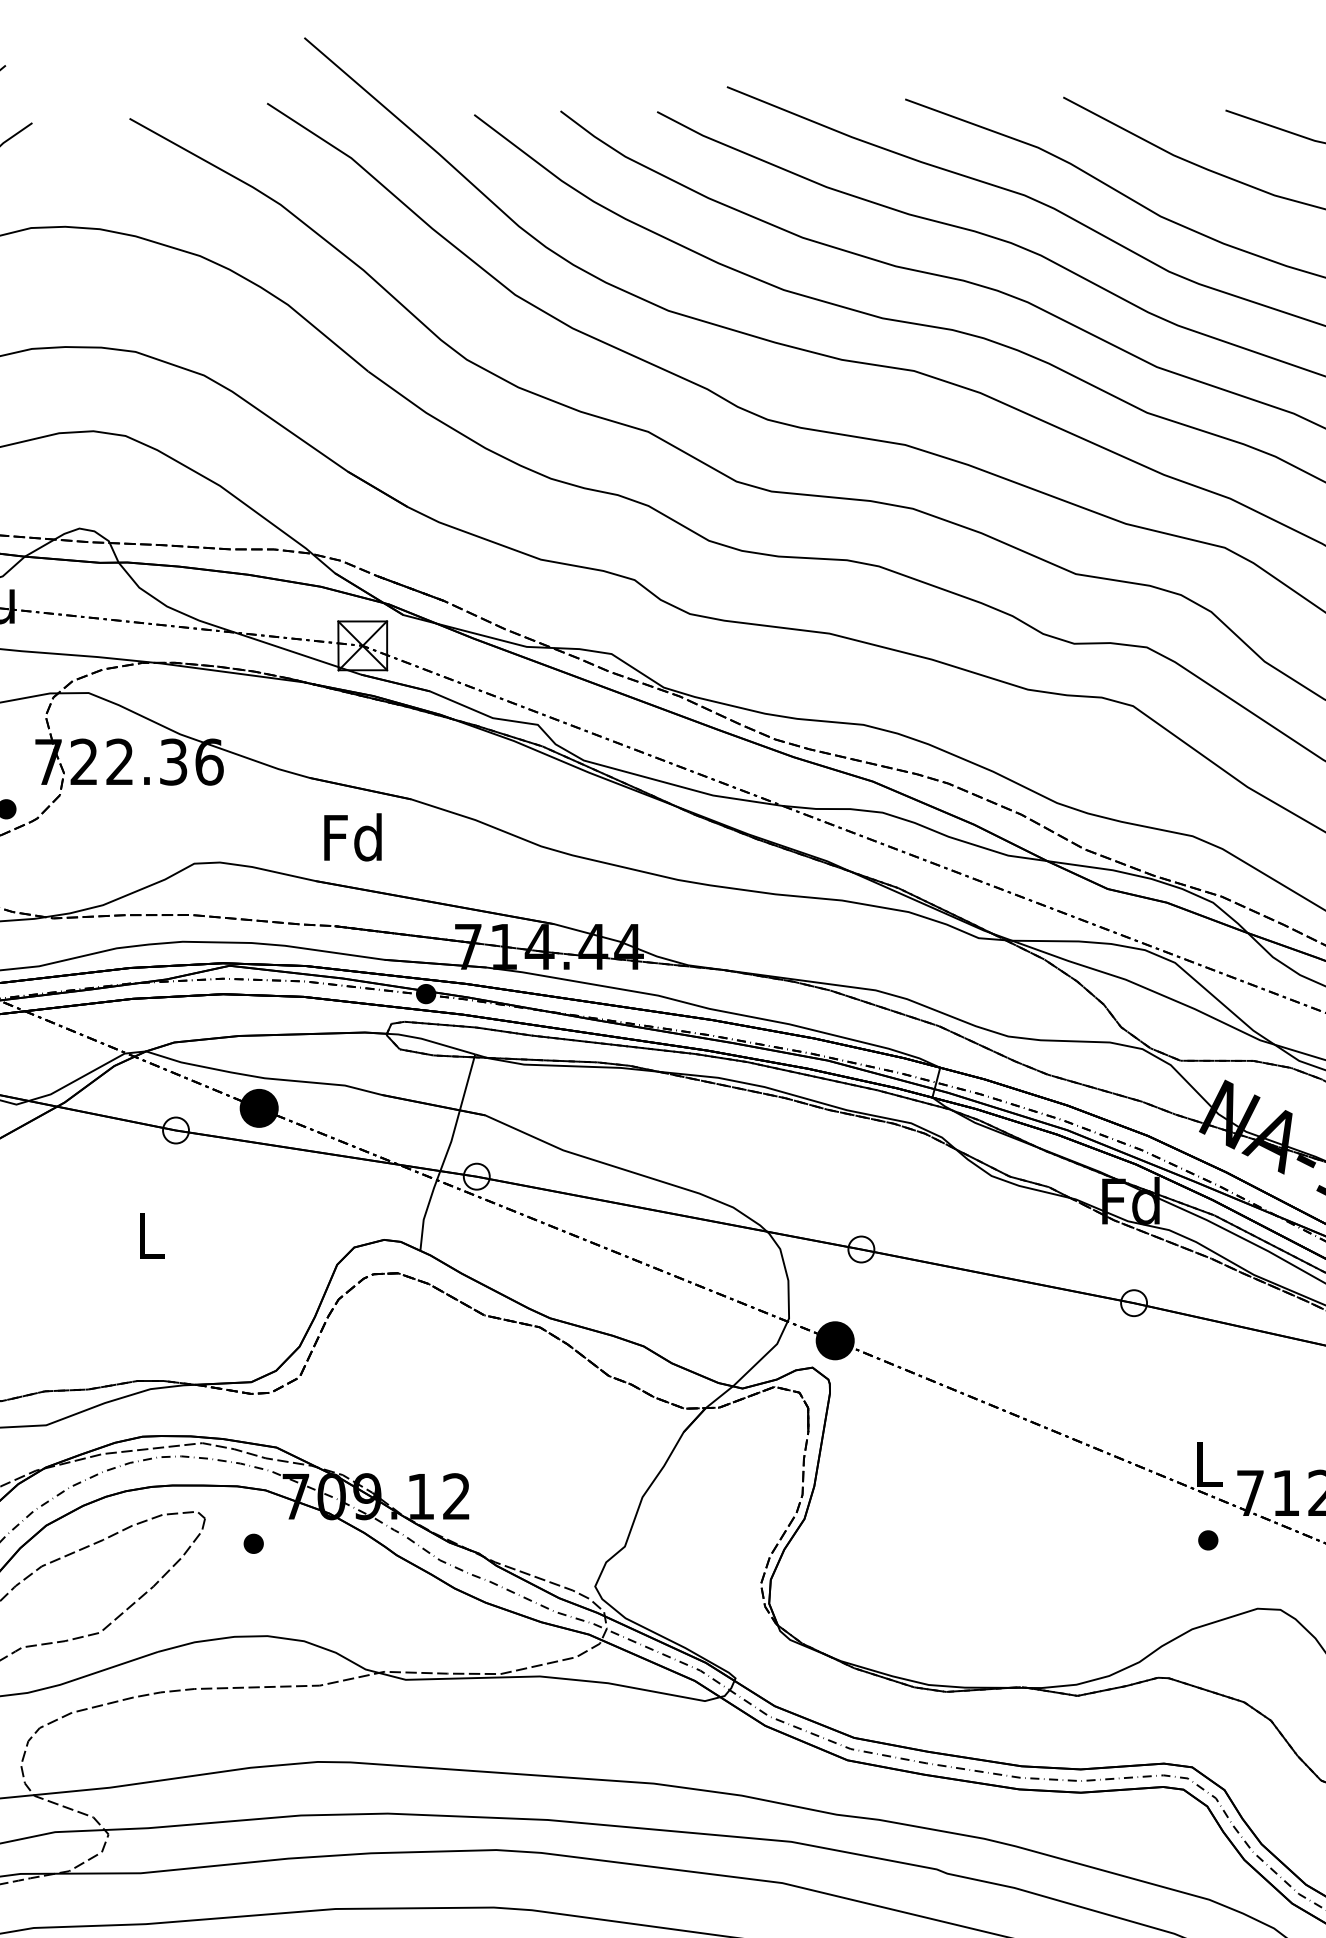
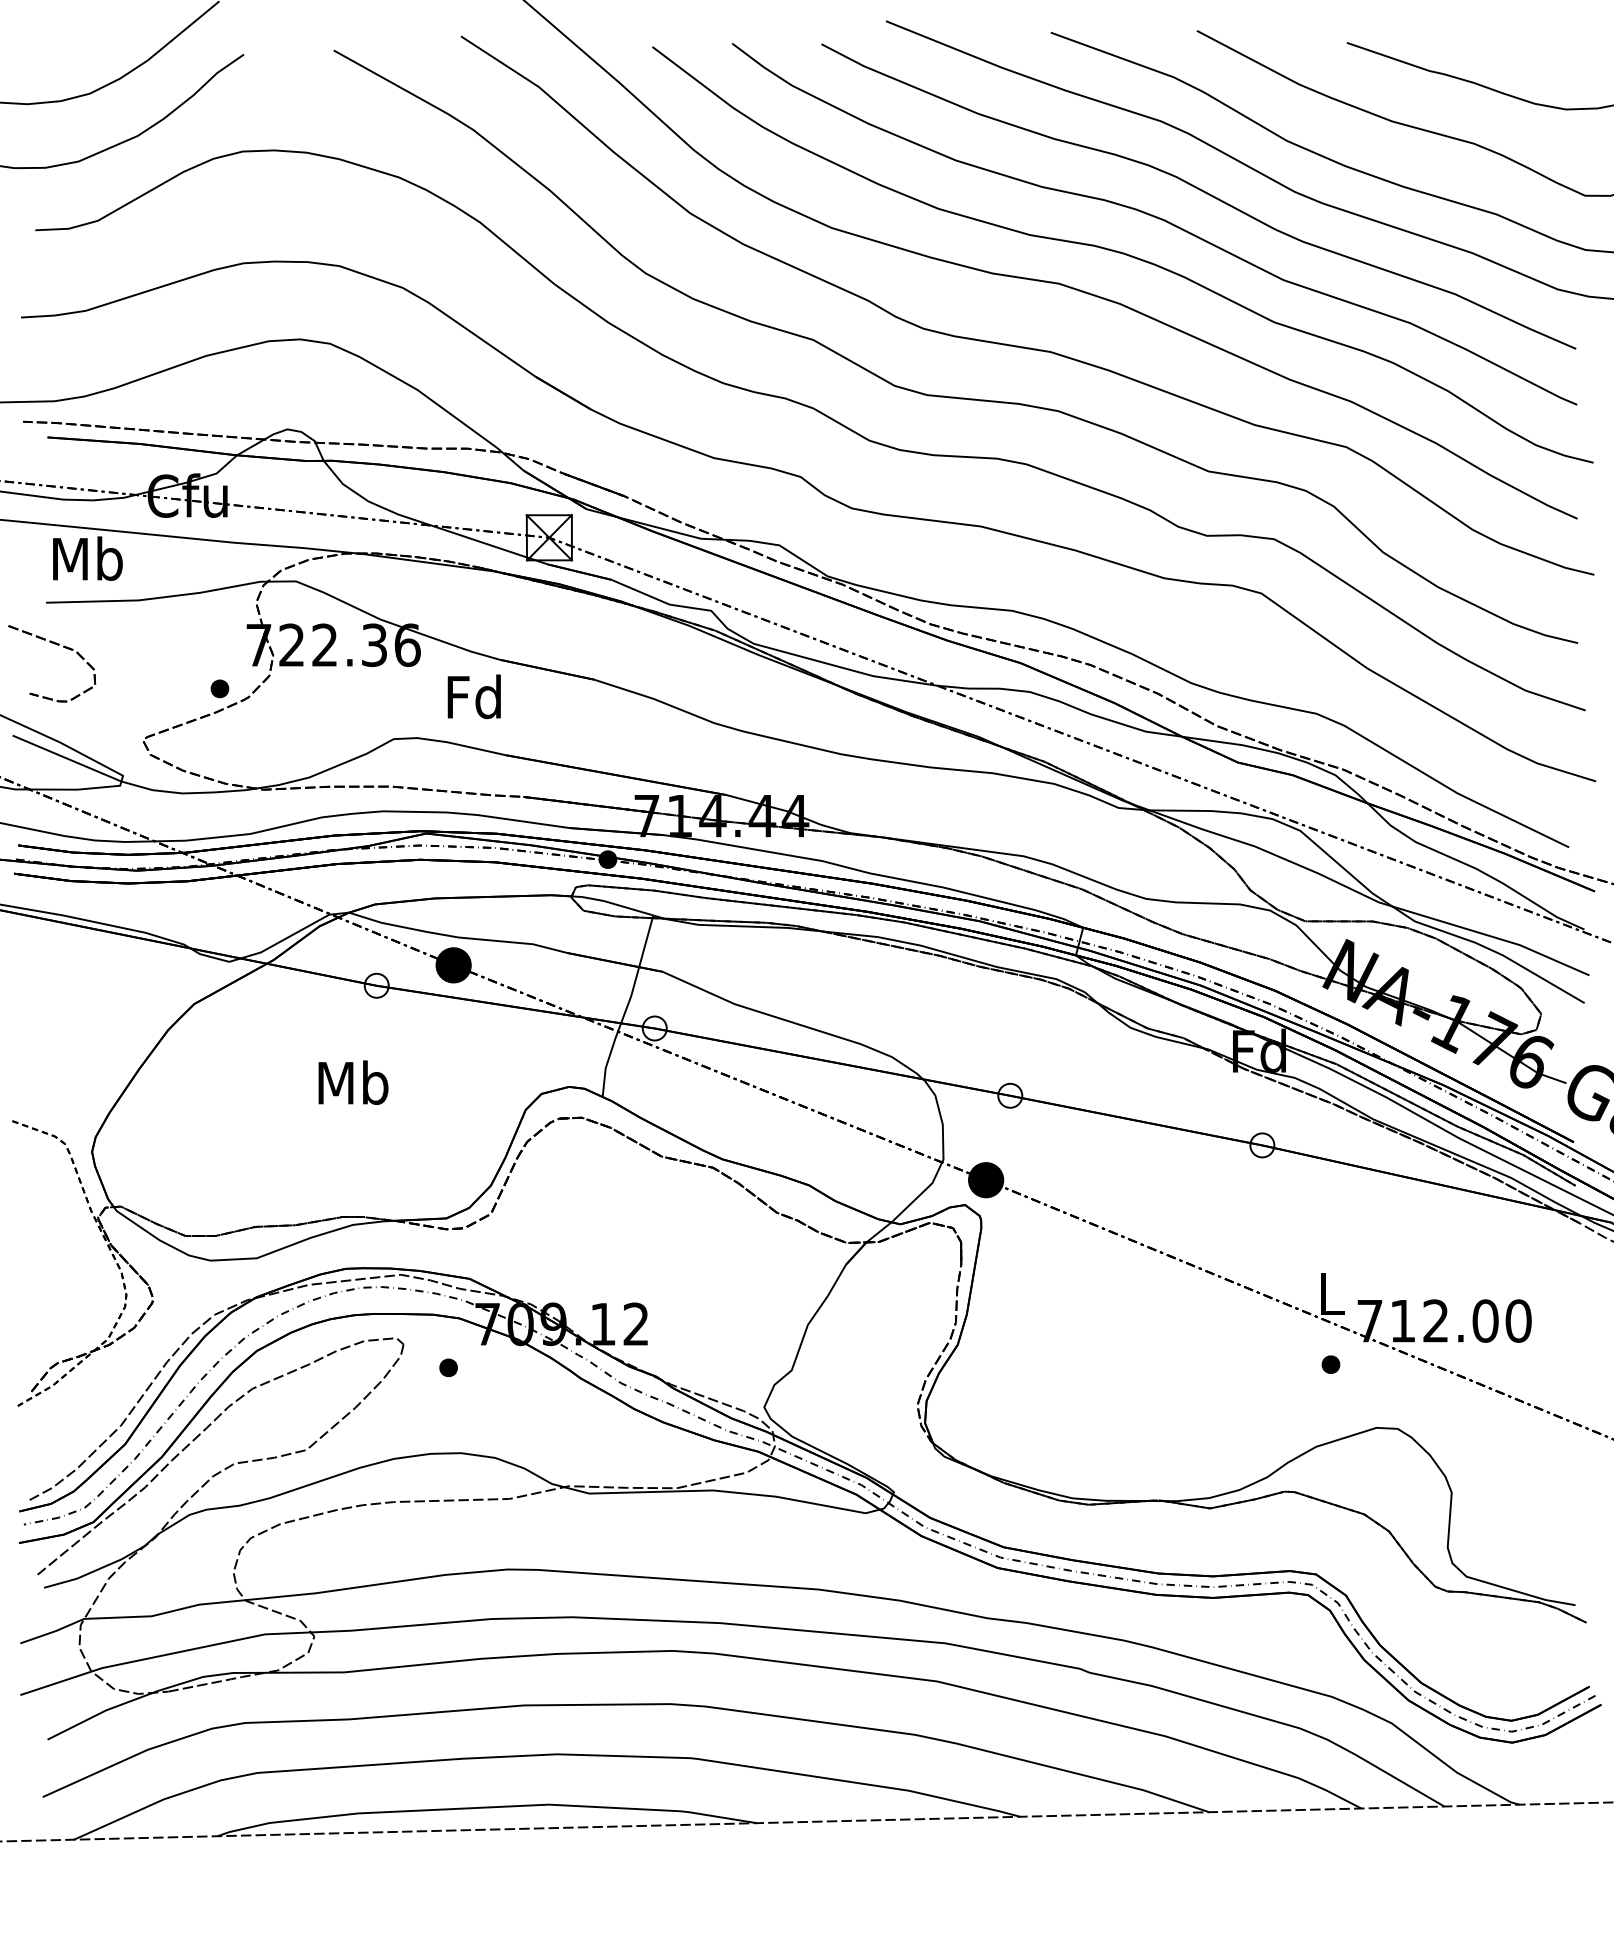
text: (352, 837) -> (473, 696), moved
text: (150, 1235) -> (353, 1082), L -> Mb

